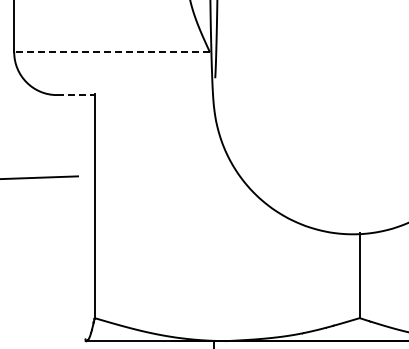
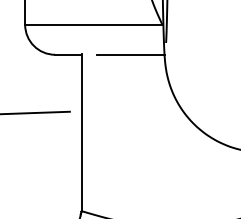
line: (112, 52) -> (94, 24), dashed -> solid
line: (75, 95) -> (68, 55), dashed -> solid
line: (164, 95) -> (130, 55), added

